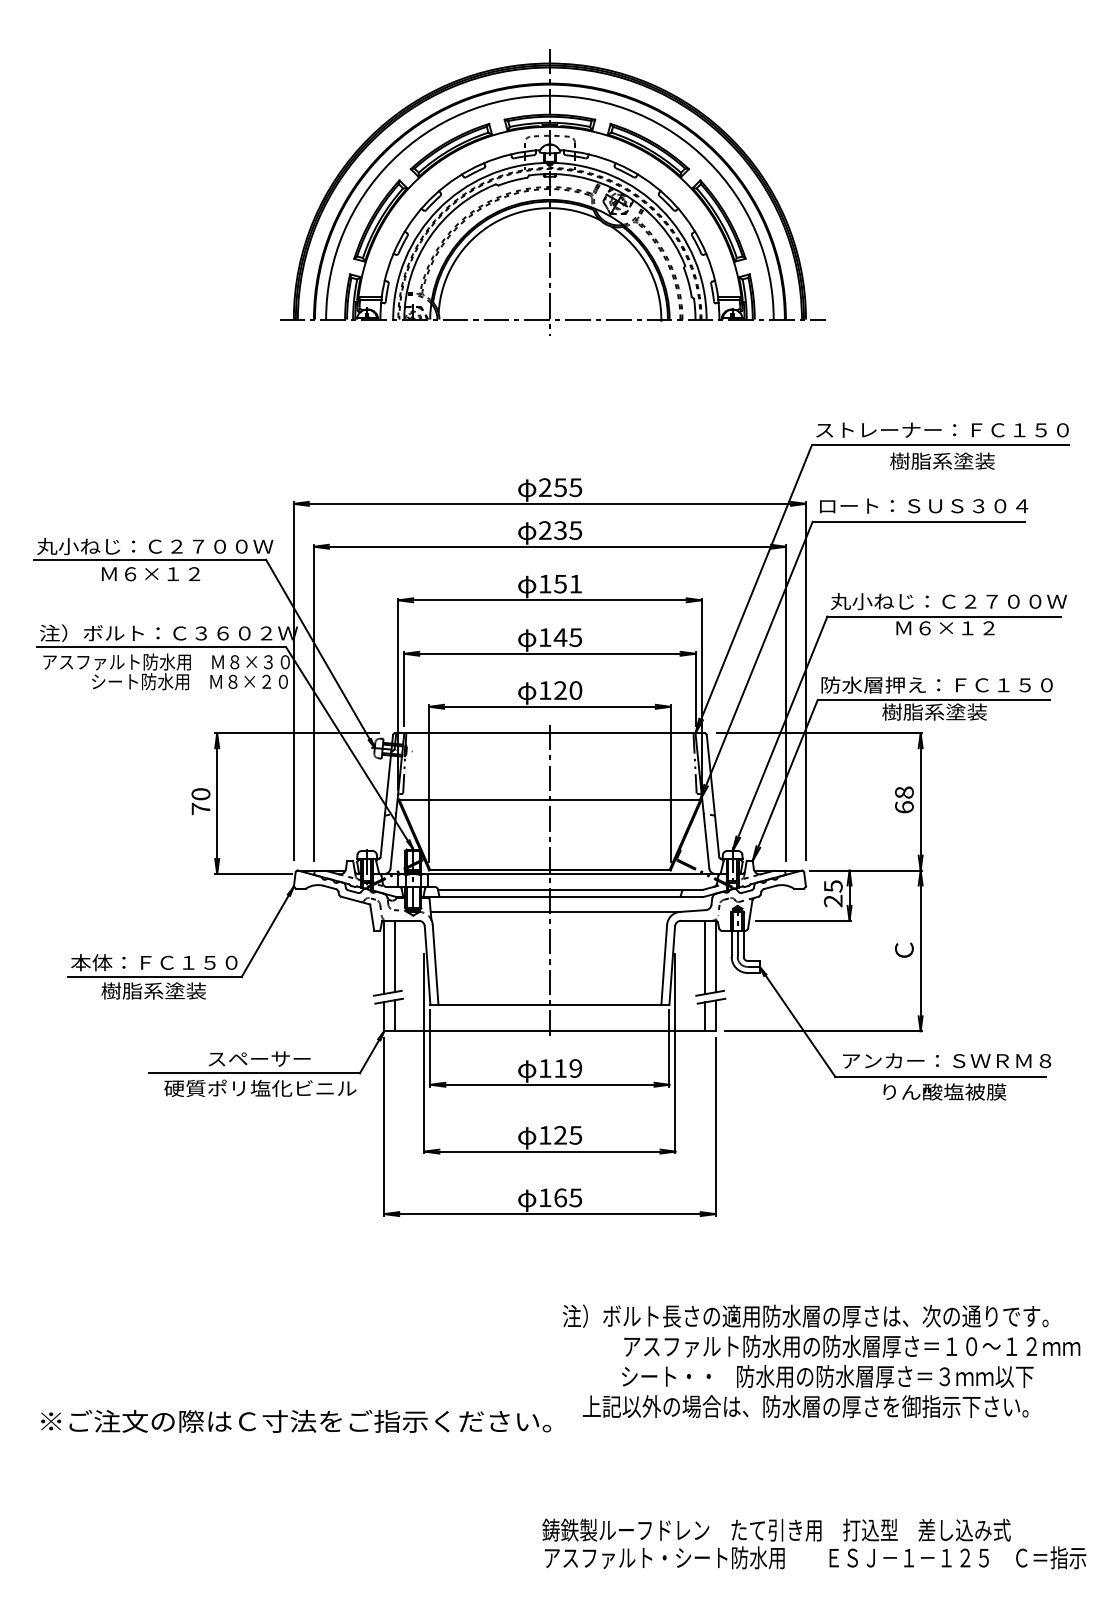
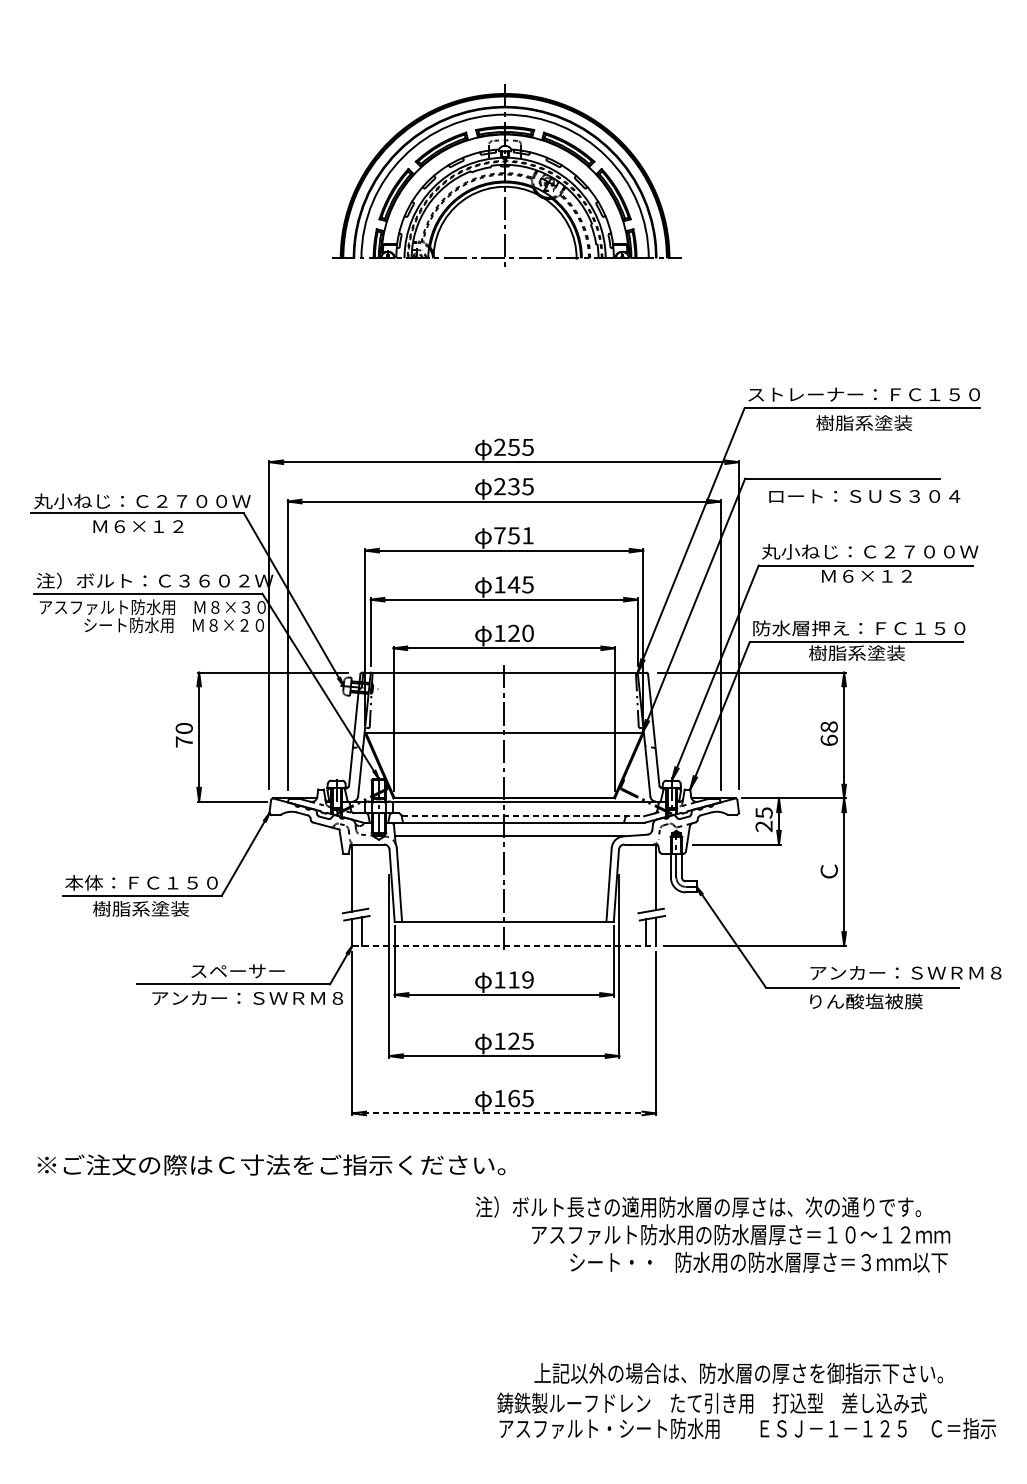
part: (552, 192) -> (506, 176), size x0.7
text: (924, 505) -> (865, 495), moved
text: (545, 584) -> (500, 536), 151 -> 751
line: (570, 889) -> (523, 815), solid -> dashed
line: (395, 956) -> (362, 877), removed
line: (704, 957) -> (645, 878), removed
line: (549, 1031) -> (503, 946), solid -> dashed
text: (947, 1060) -> (906, 972), moved
text: (269, 1087) -> (247, 997), 硬質ポリ塩化ビニル -> アンカー：ＳＷＲＭ８
line: (549, 1214) -> (503, 1113), solid -> dashed
text: (821, 1330) -> (712, 1220), moved
text: (805, 1406) -> (738, 1373), moved
text: (296, 1421) -> (271, 1165), moved

